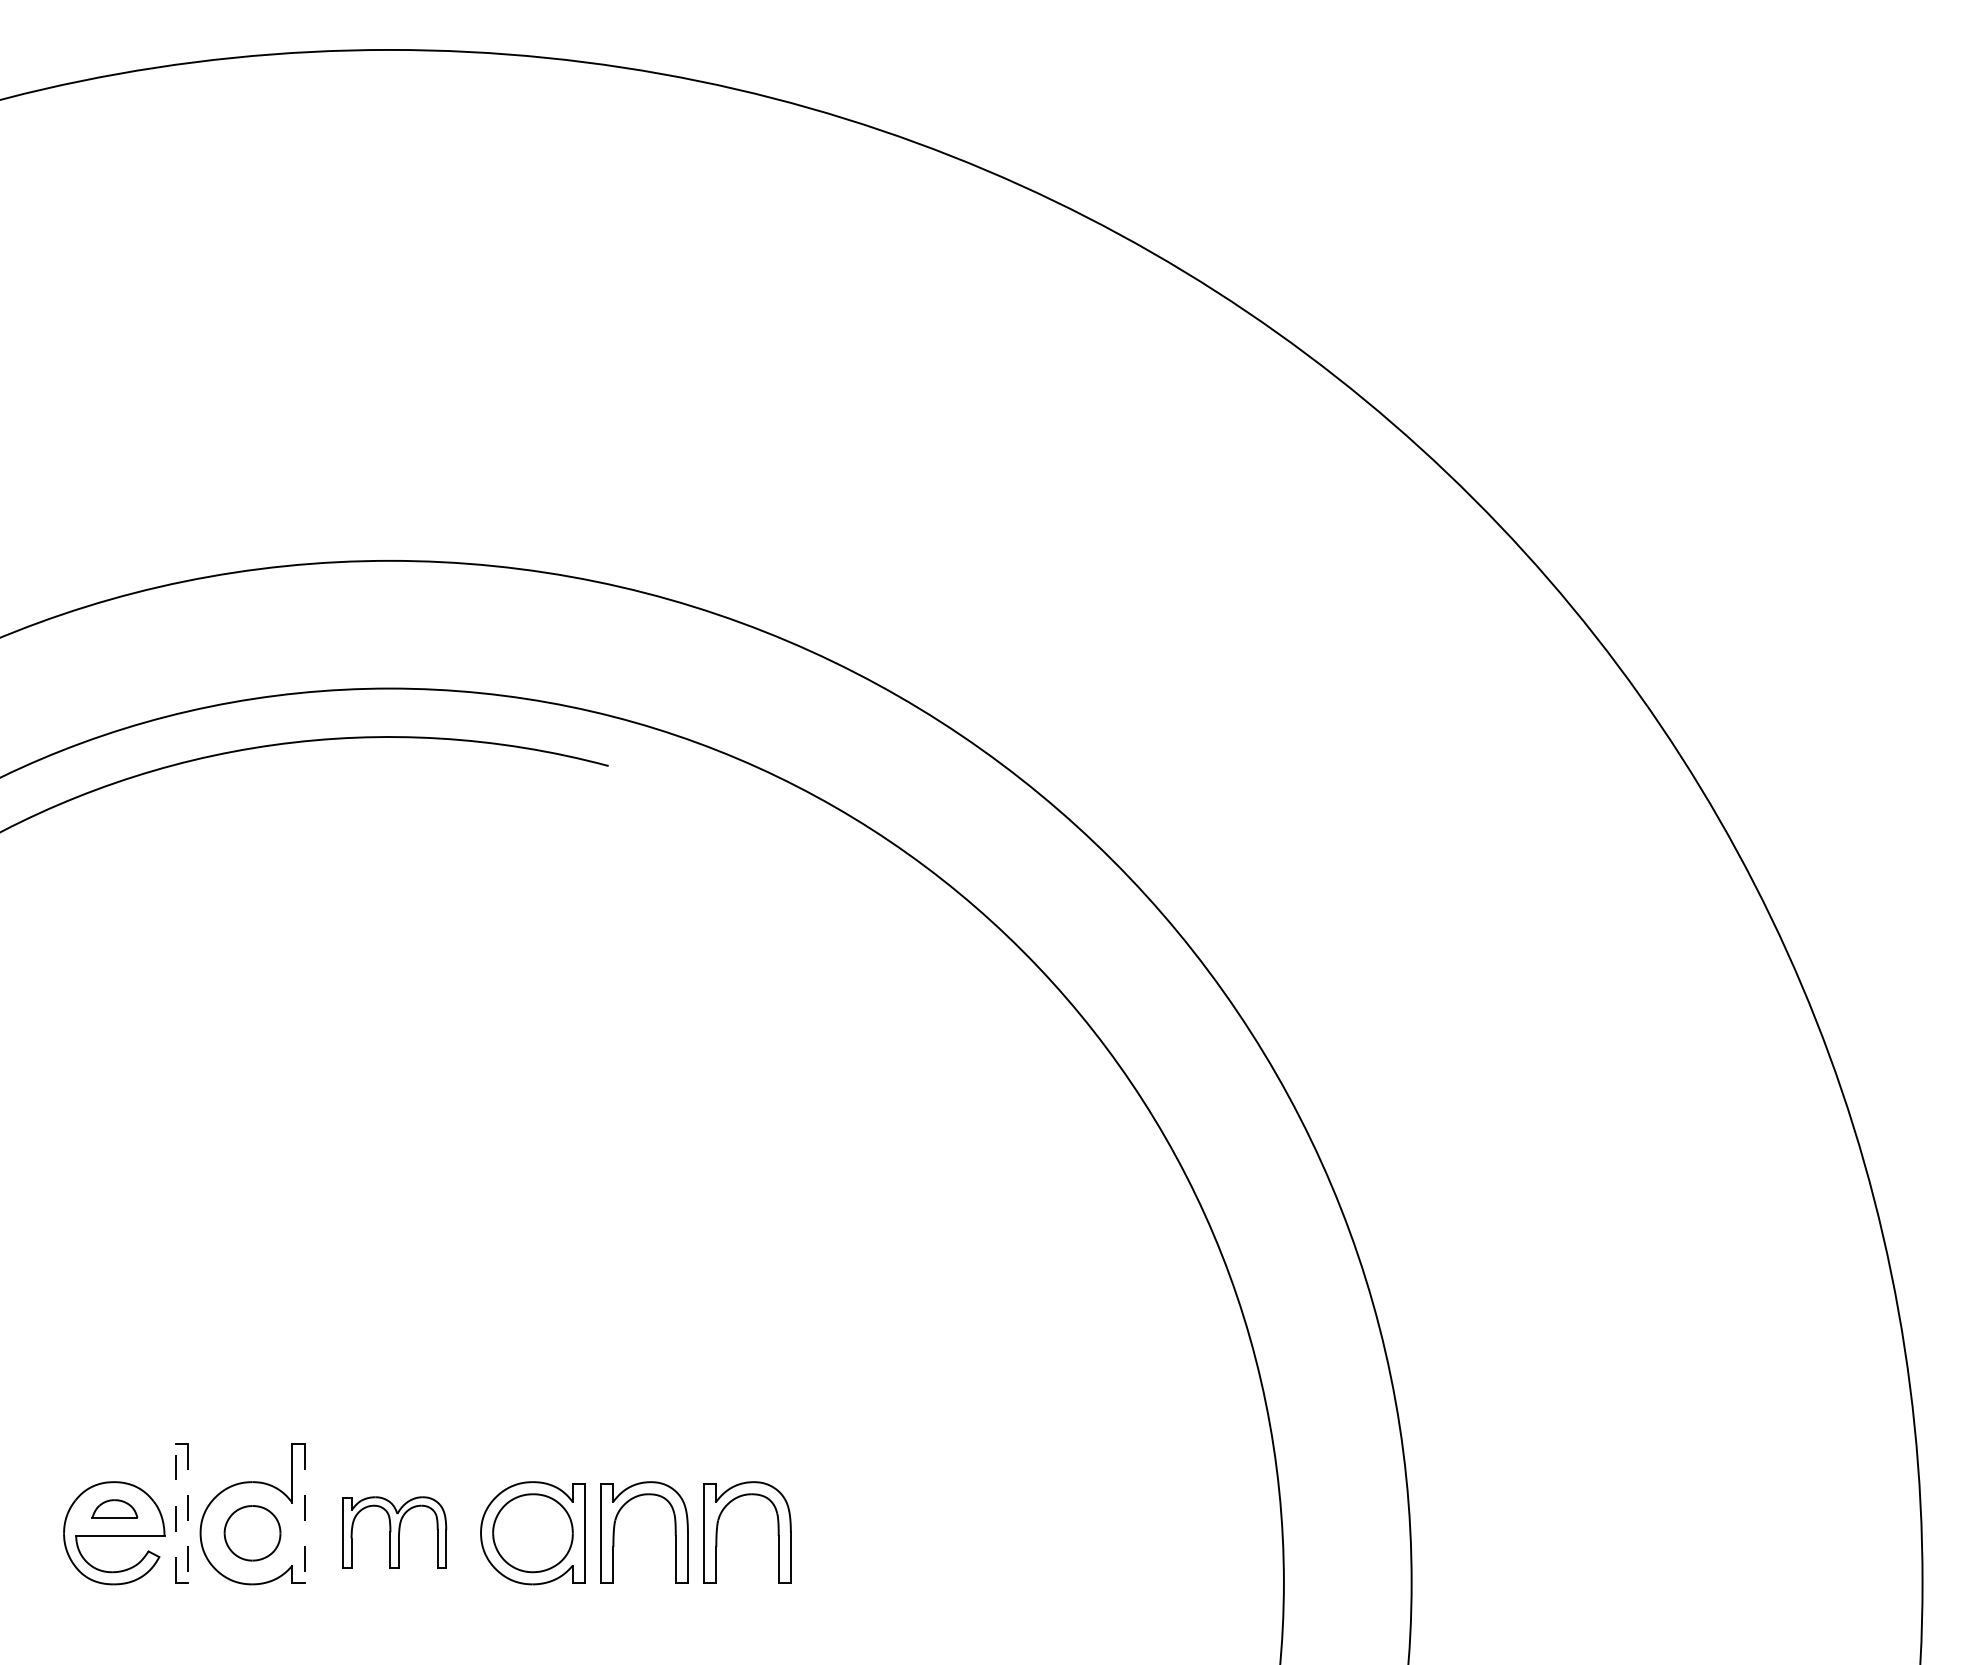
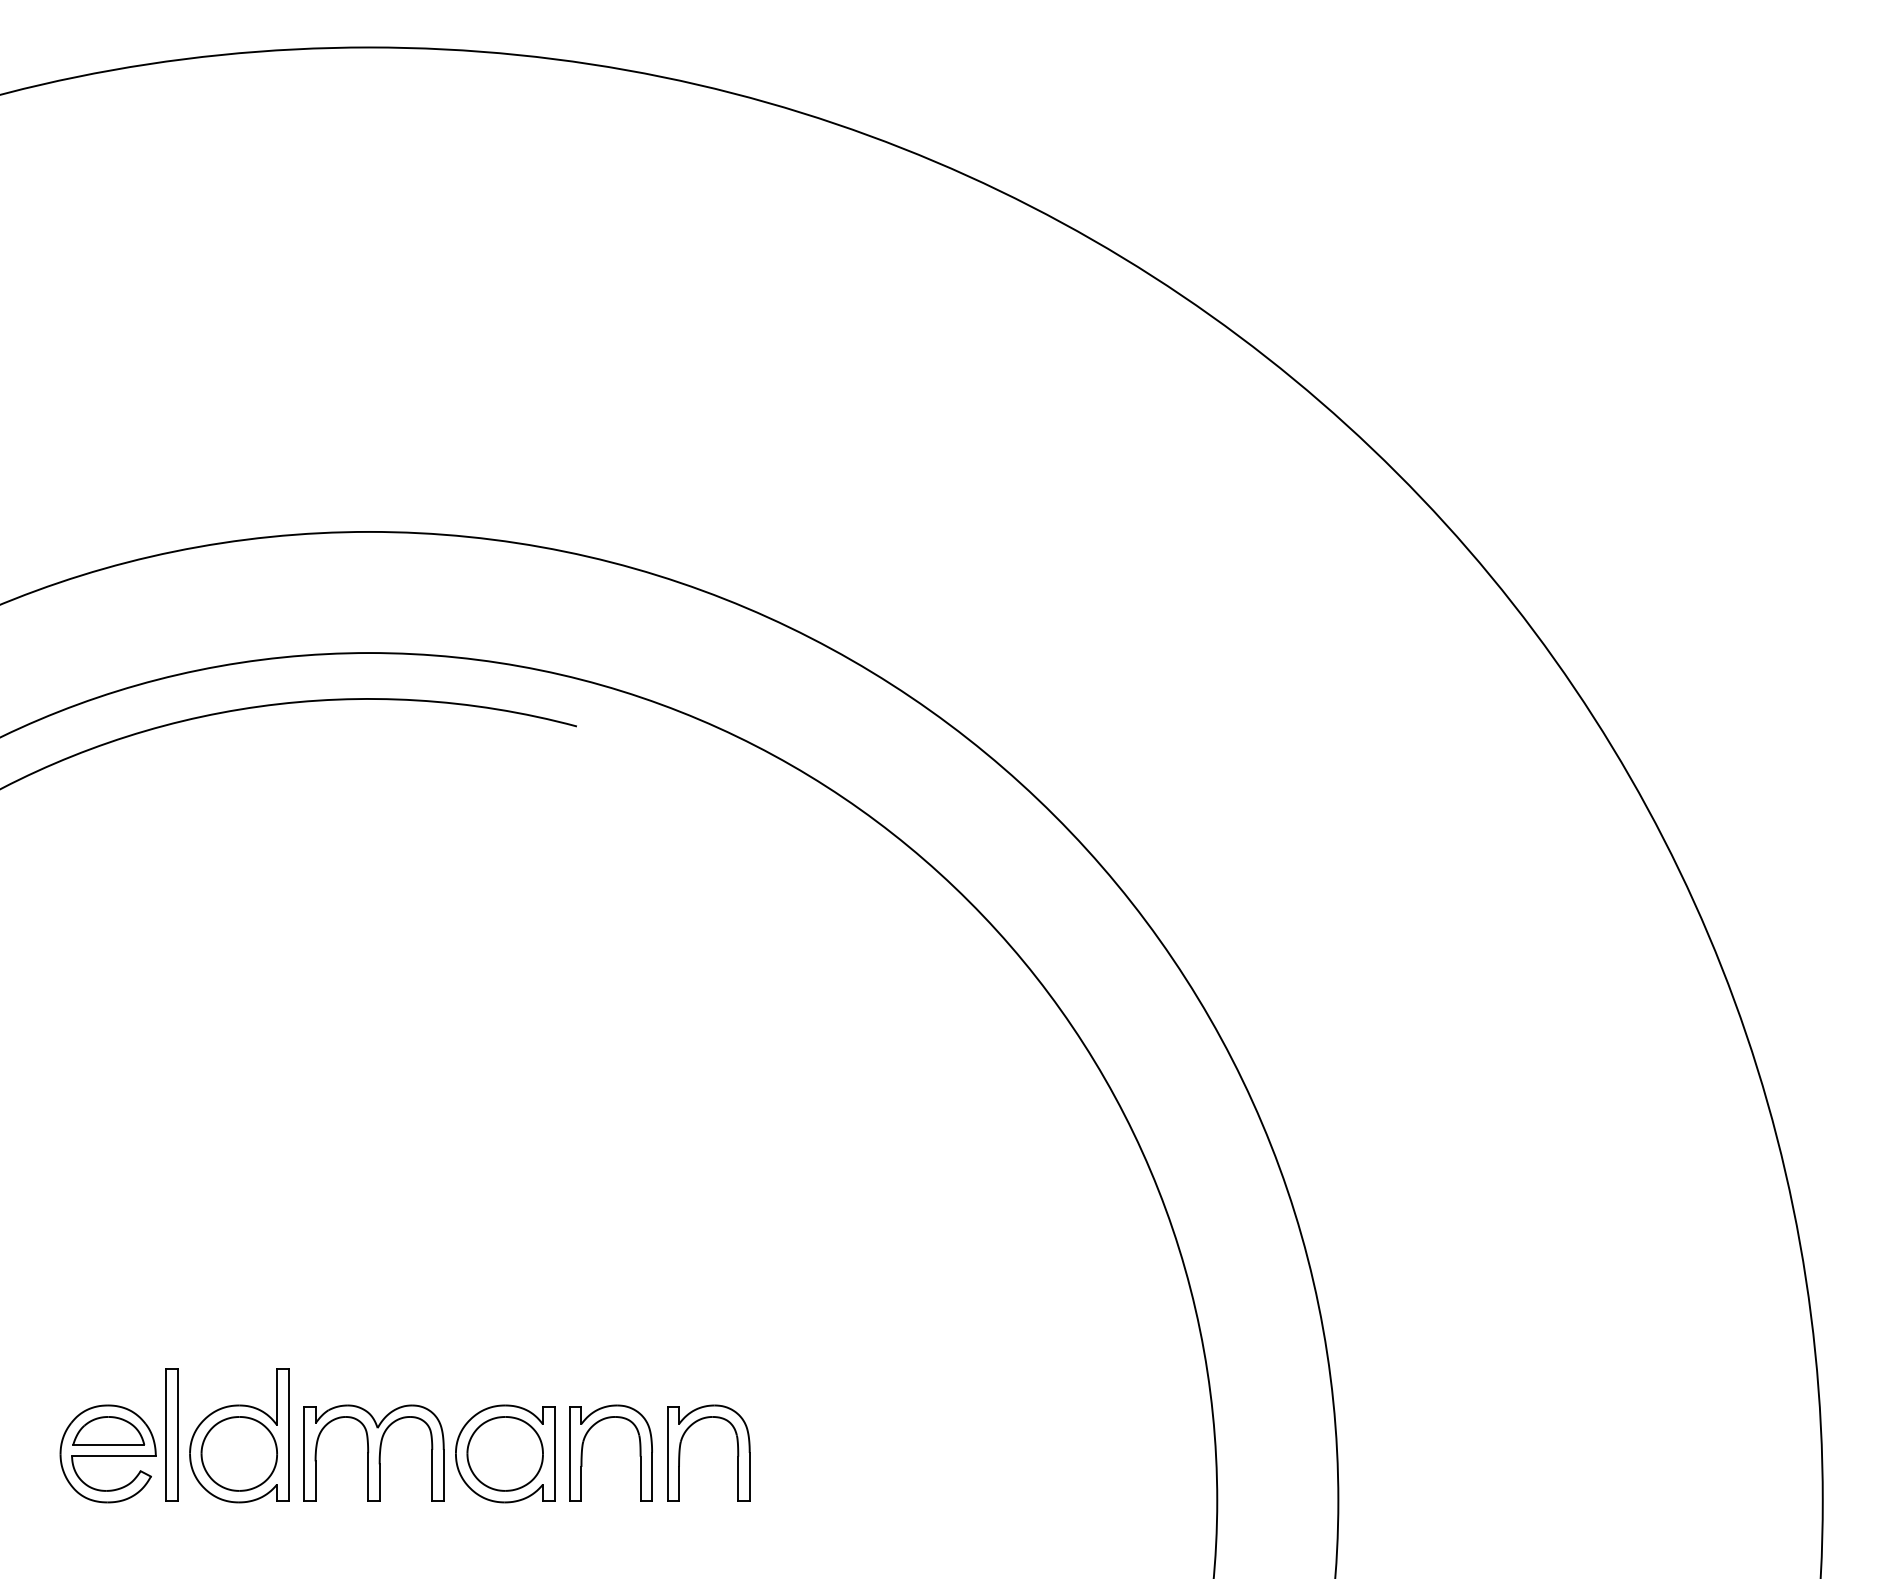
part: (114, 1508) -> (108, 1430), size x1.67
line: (175, 1512) -> (166, 1434), dashed -> solid
line: (187, 1513) -> (177, 1435), dashed -> solid
line: (304, 1513) -> (288, 1435), dashed -> solid
part: (394, 1532) -> (373, 1453), size x1.43
part: (252, 1533) -> (239, 1454), size x1.43

